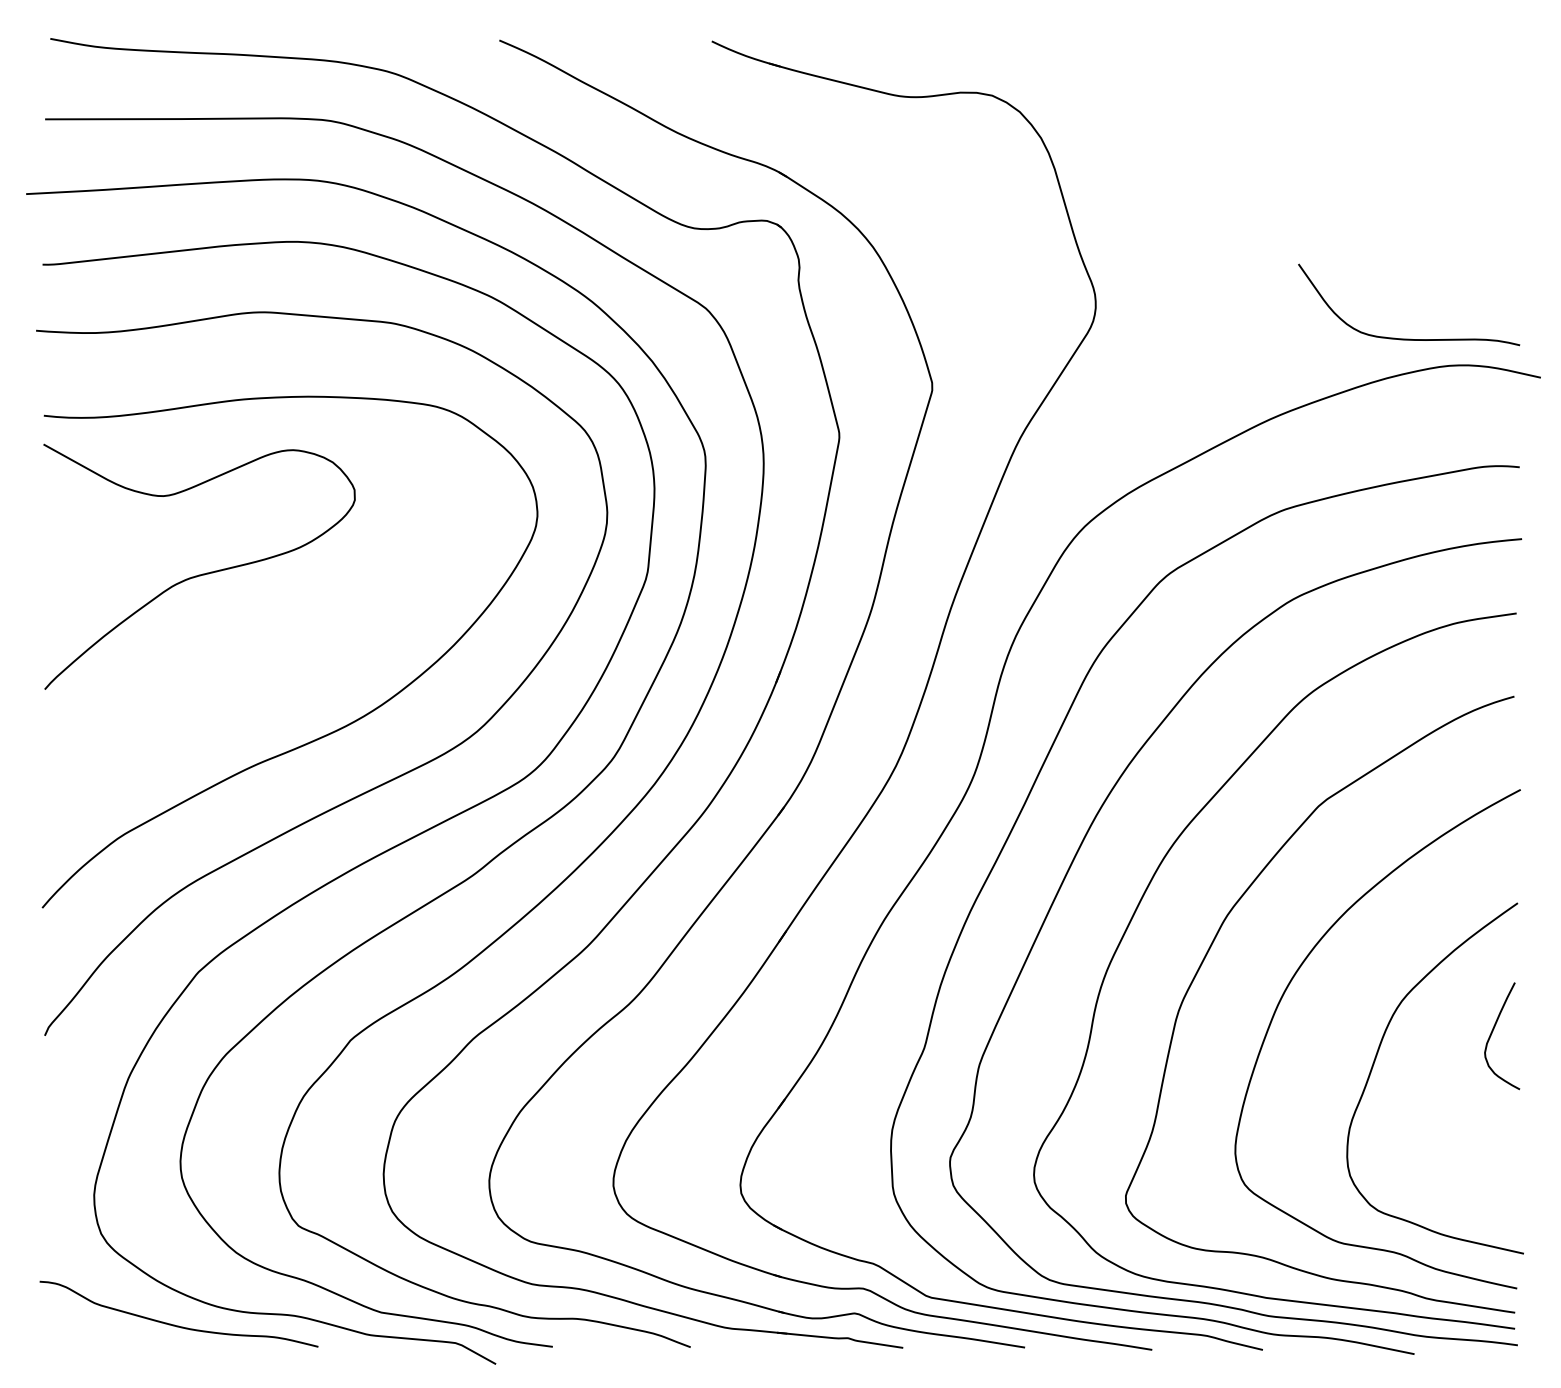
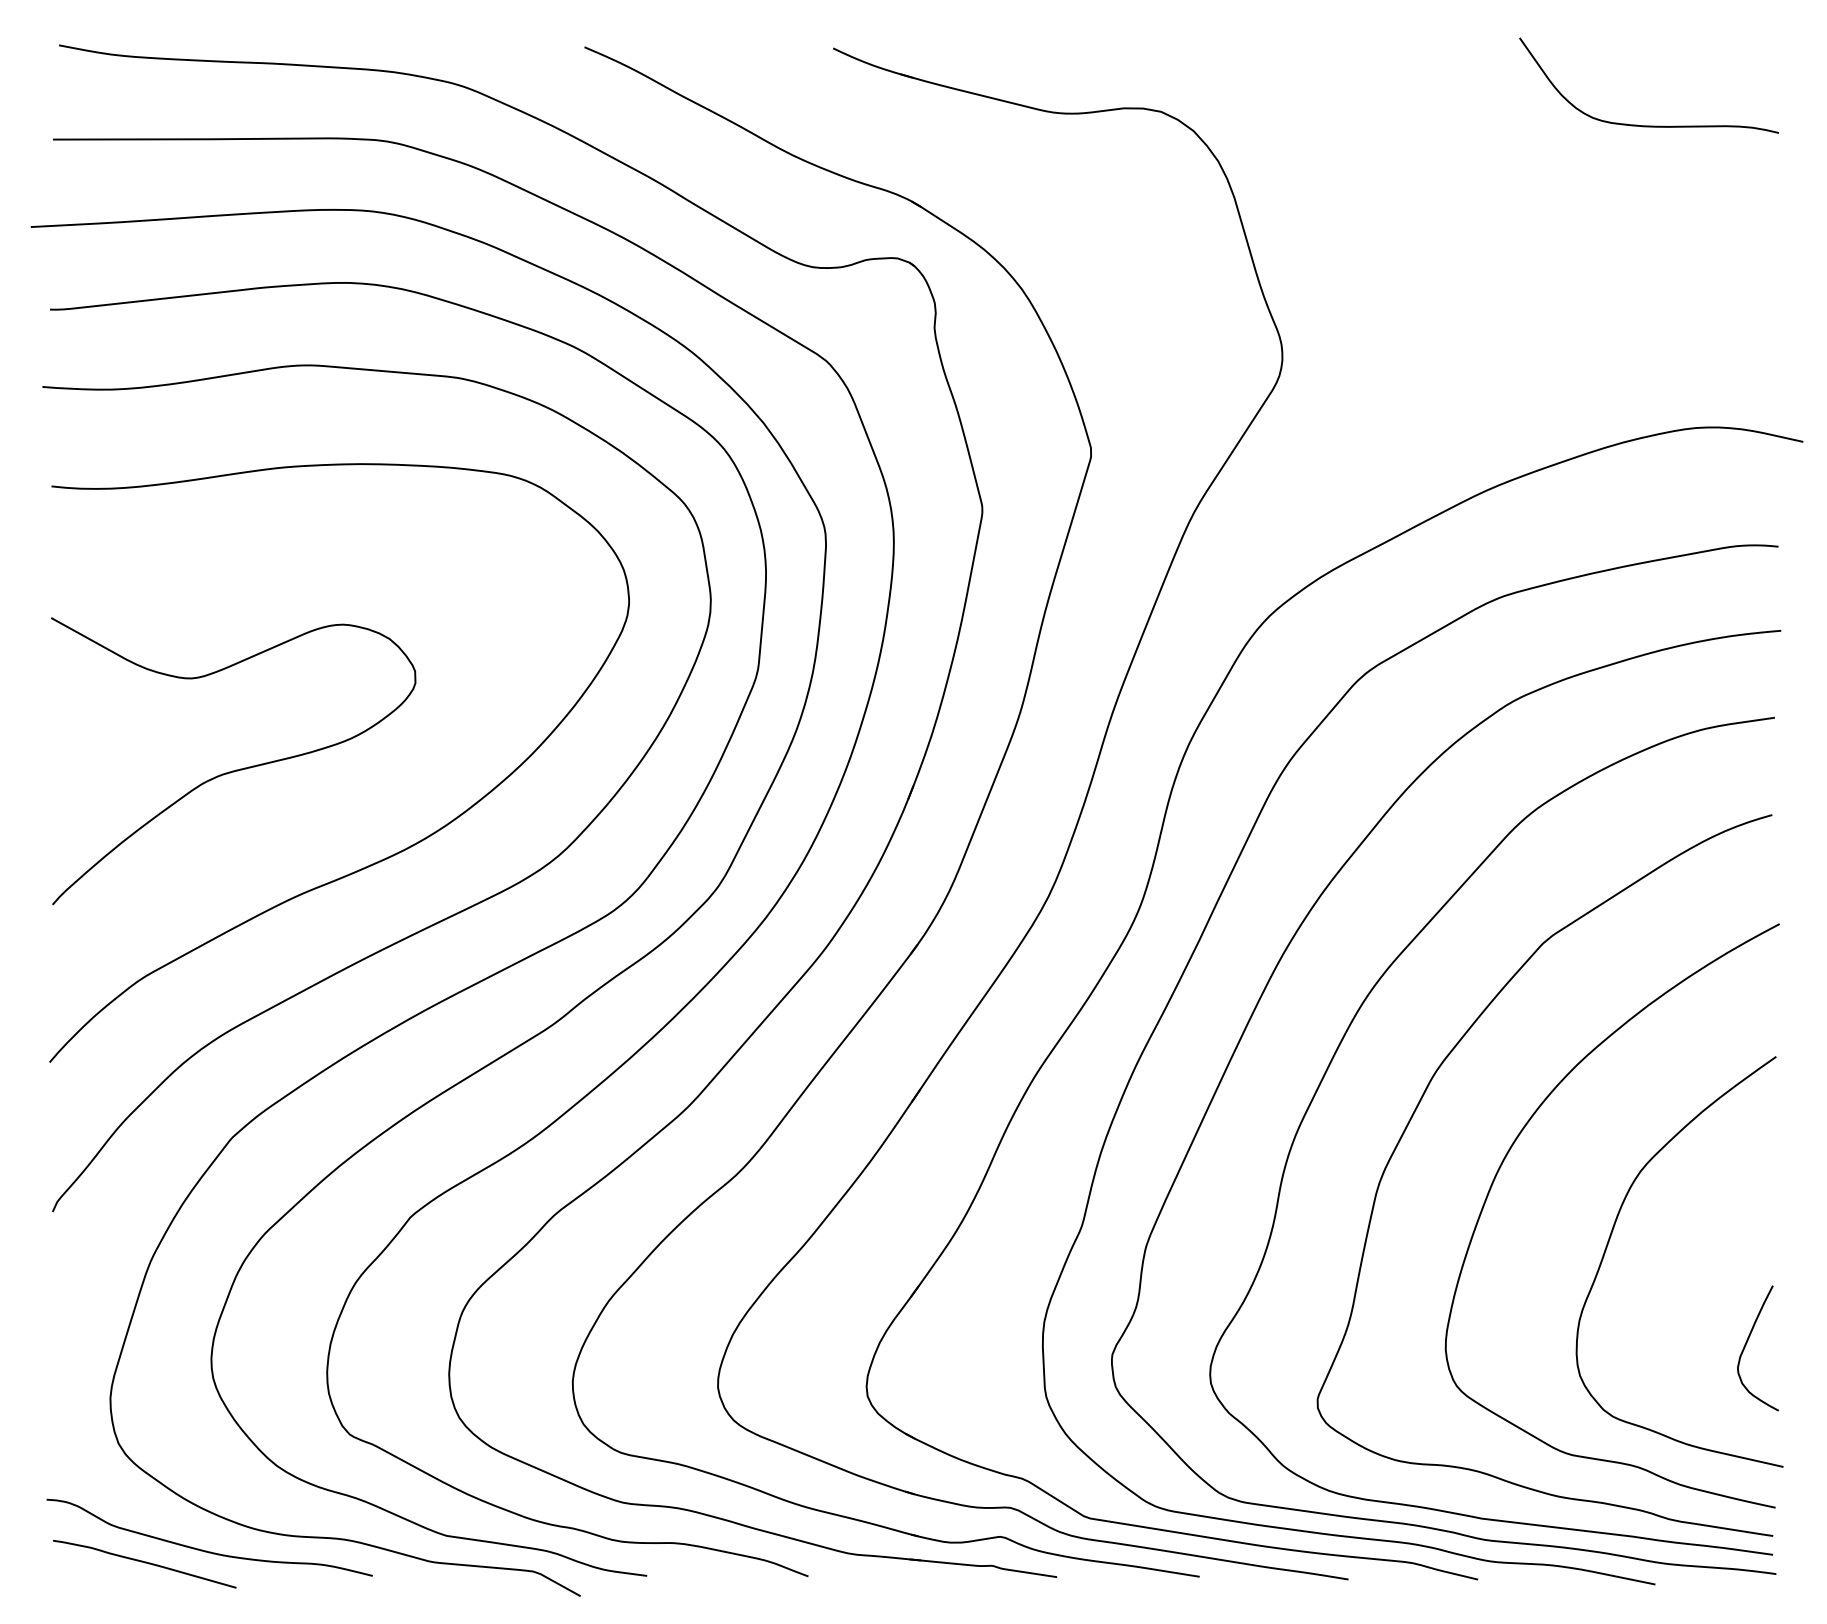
curve: (1408, 338) -> (1648, 125), moved
curve: (201, 573) -> (236, 769), moved
curve: (1493, 1031) -> (1747, 1343), moved
curve: (123, 1336) -> (144, 1563), added

